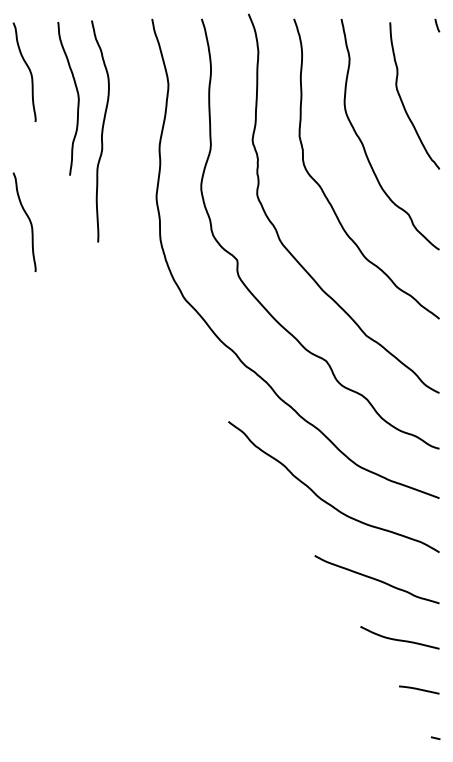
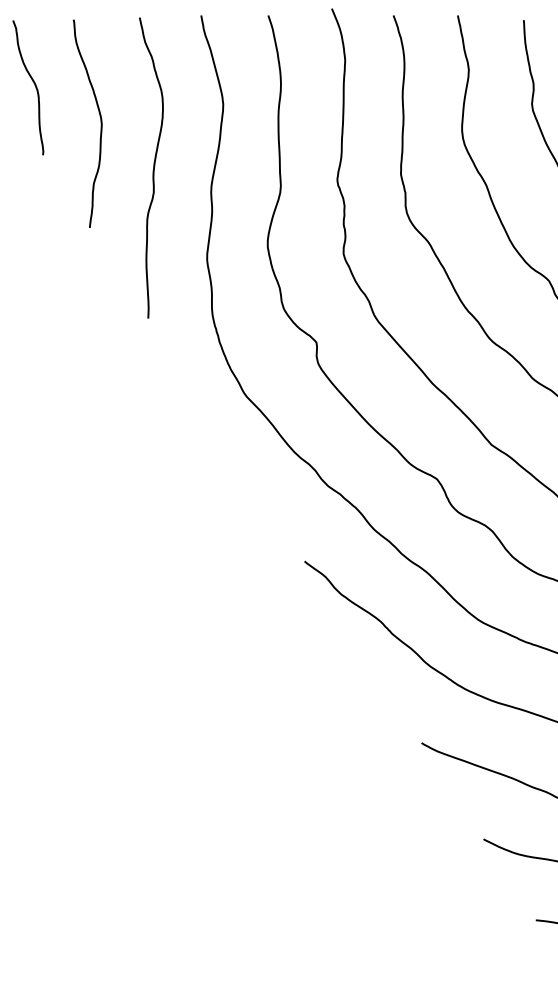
curve: (101, 131) -> (152, 168), moved
curve: (28, 219) -> (33, 287), removed

